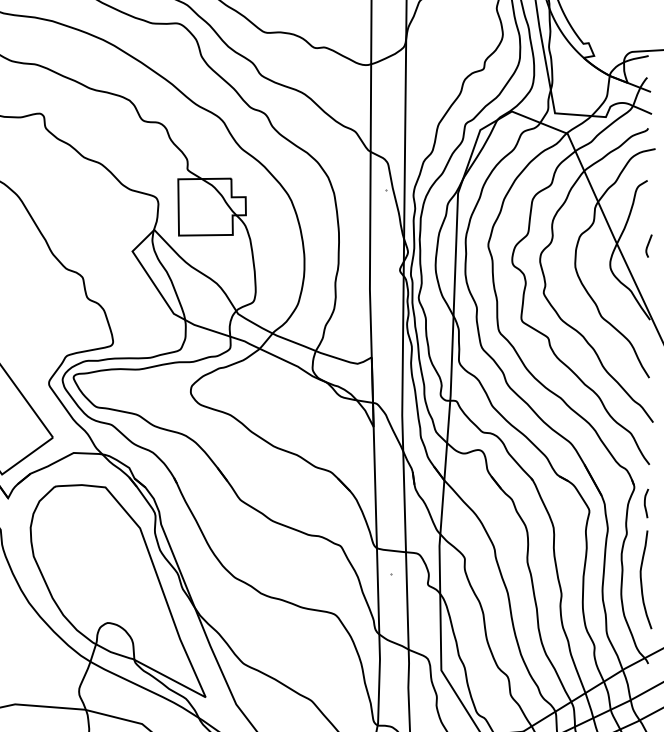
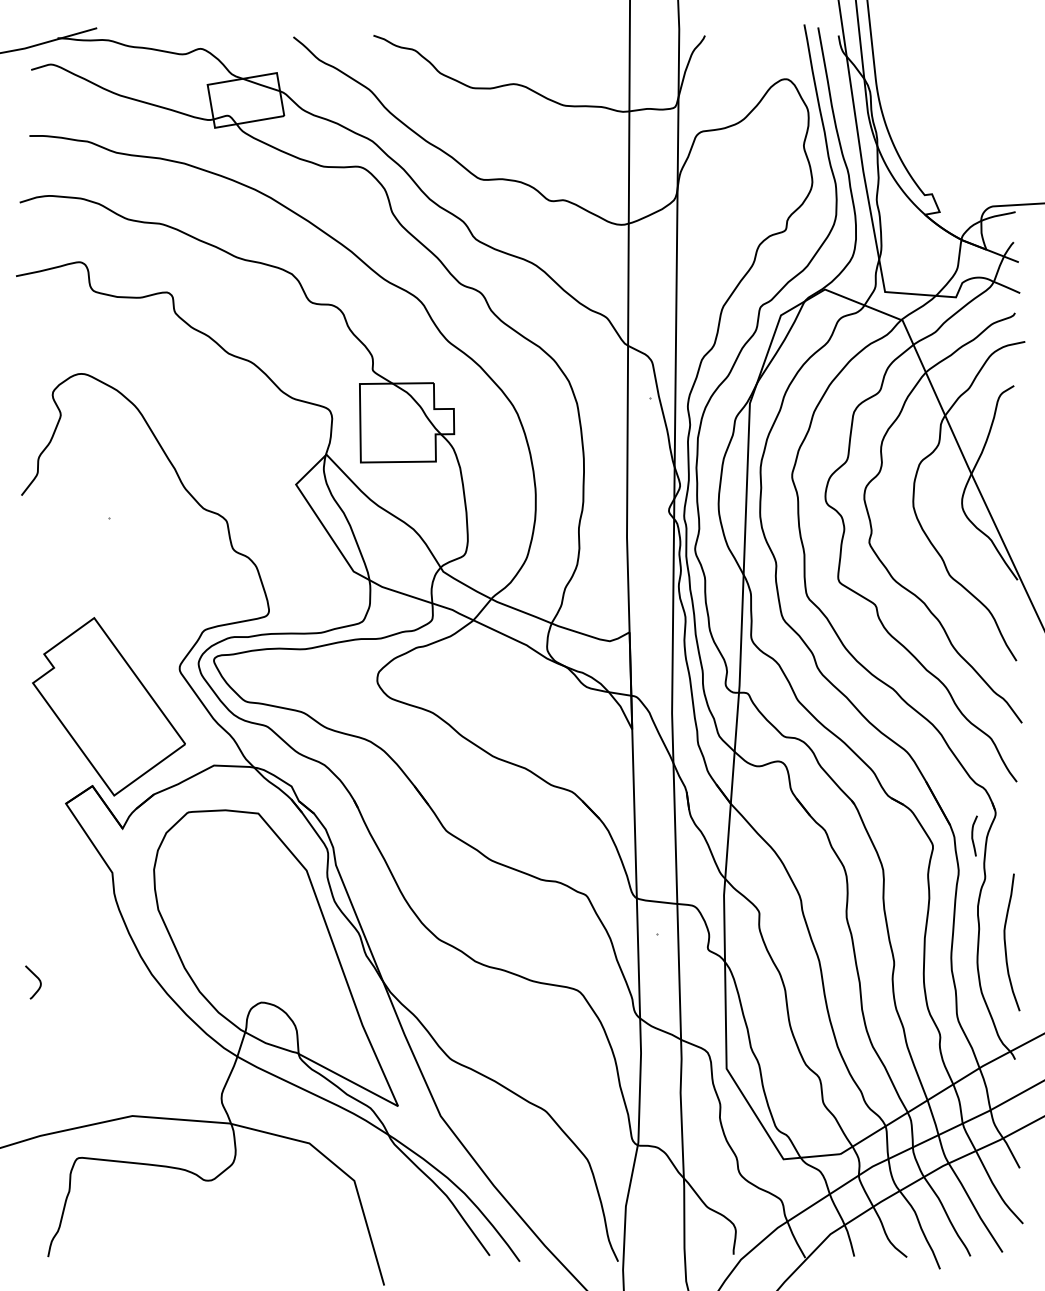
curve: (648, 245) -> (1015, 476), removed
curve: (645, 503) -> (973, 835), moved

